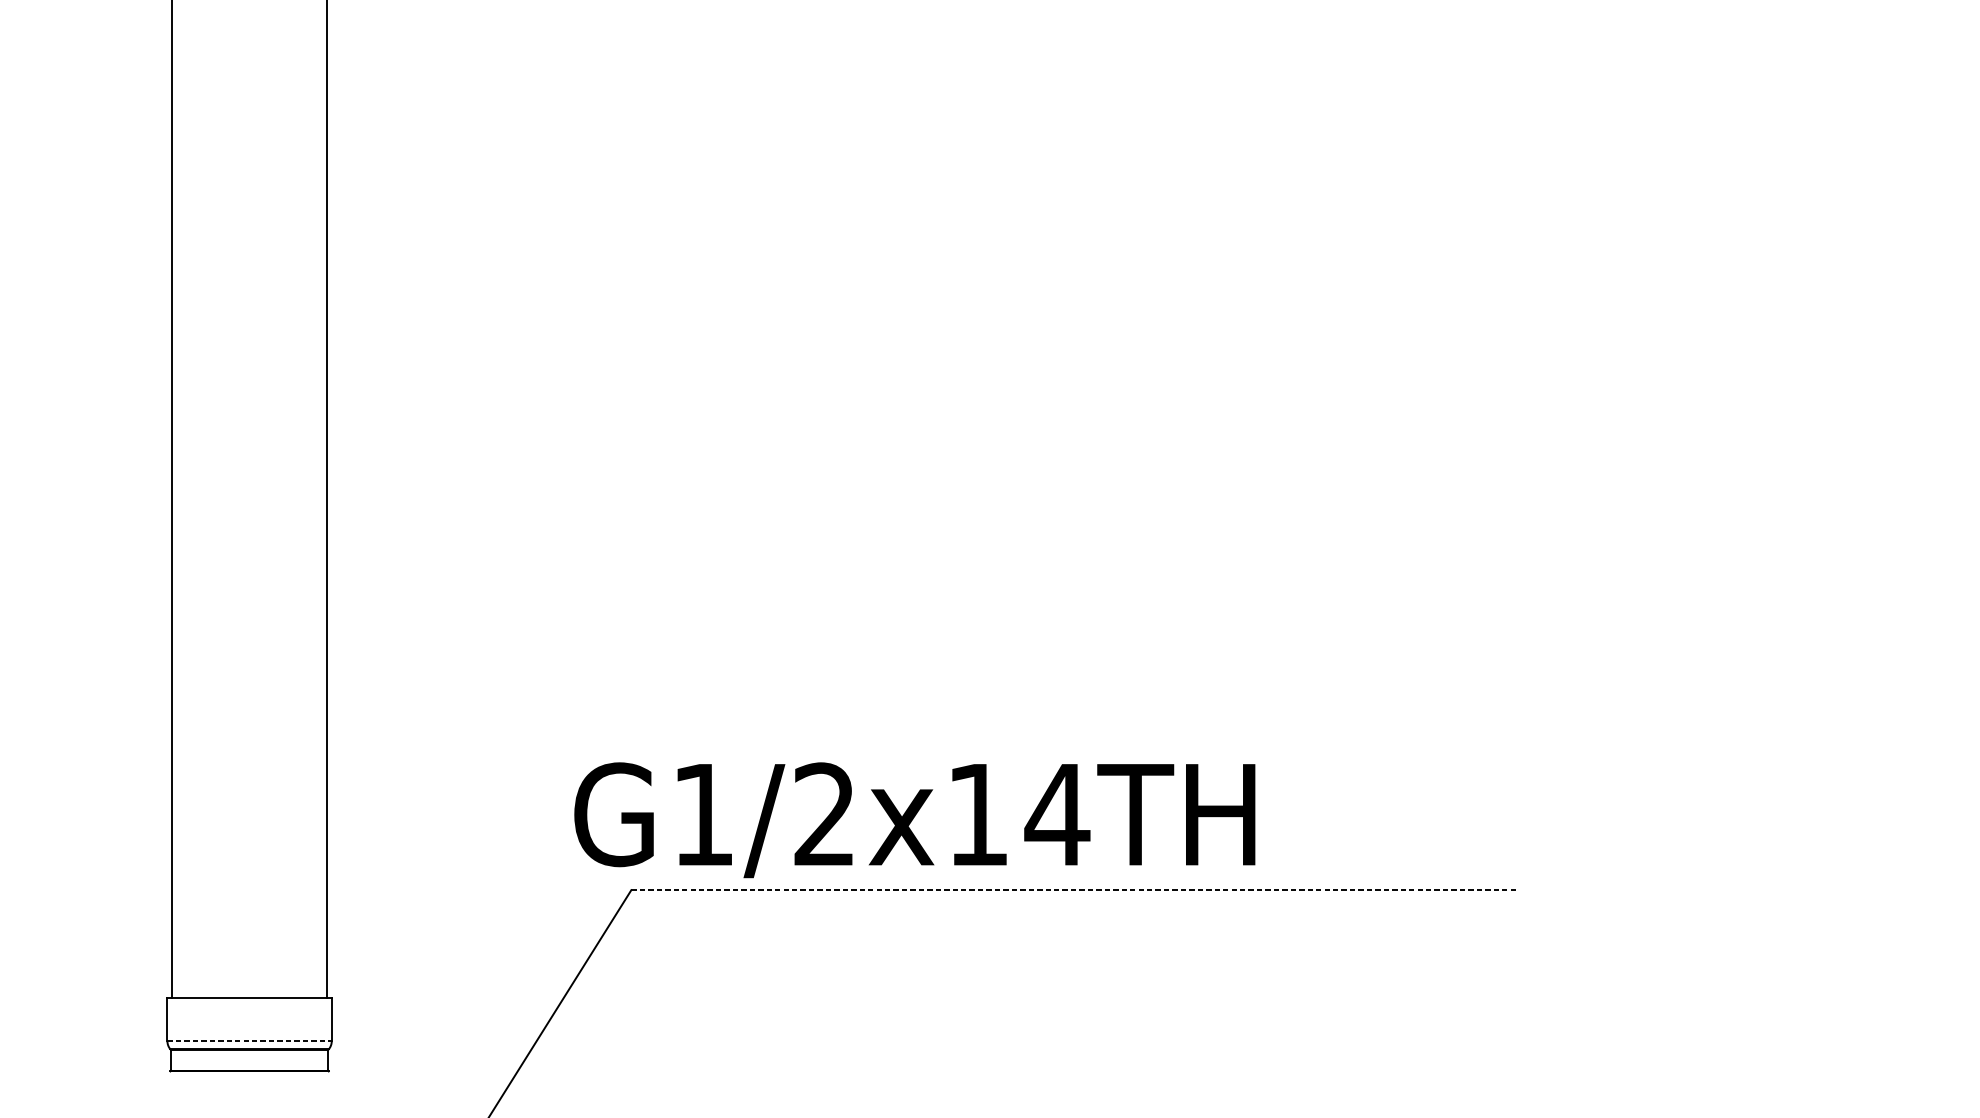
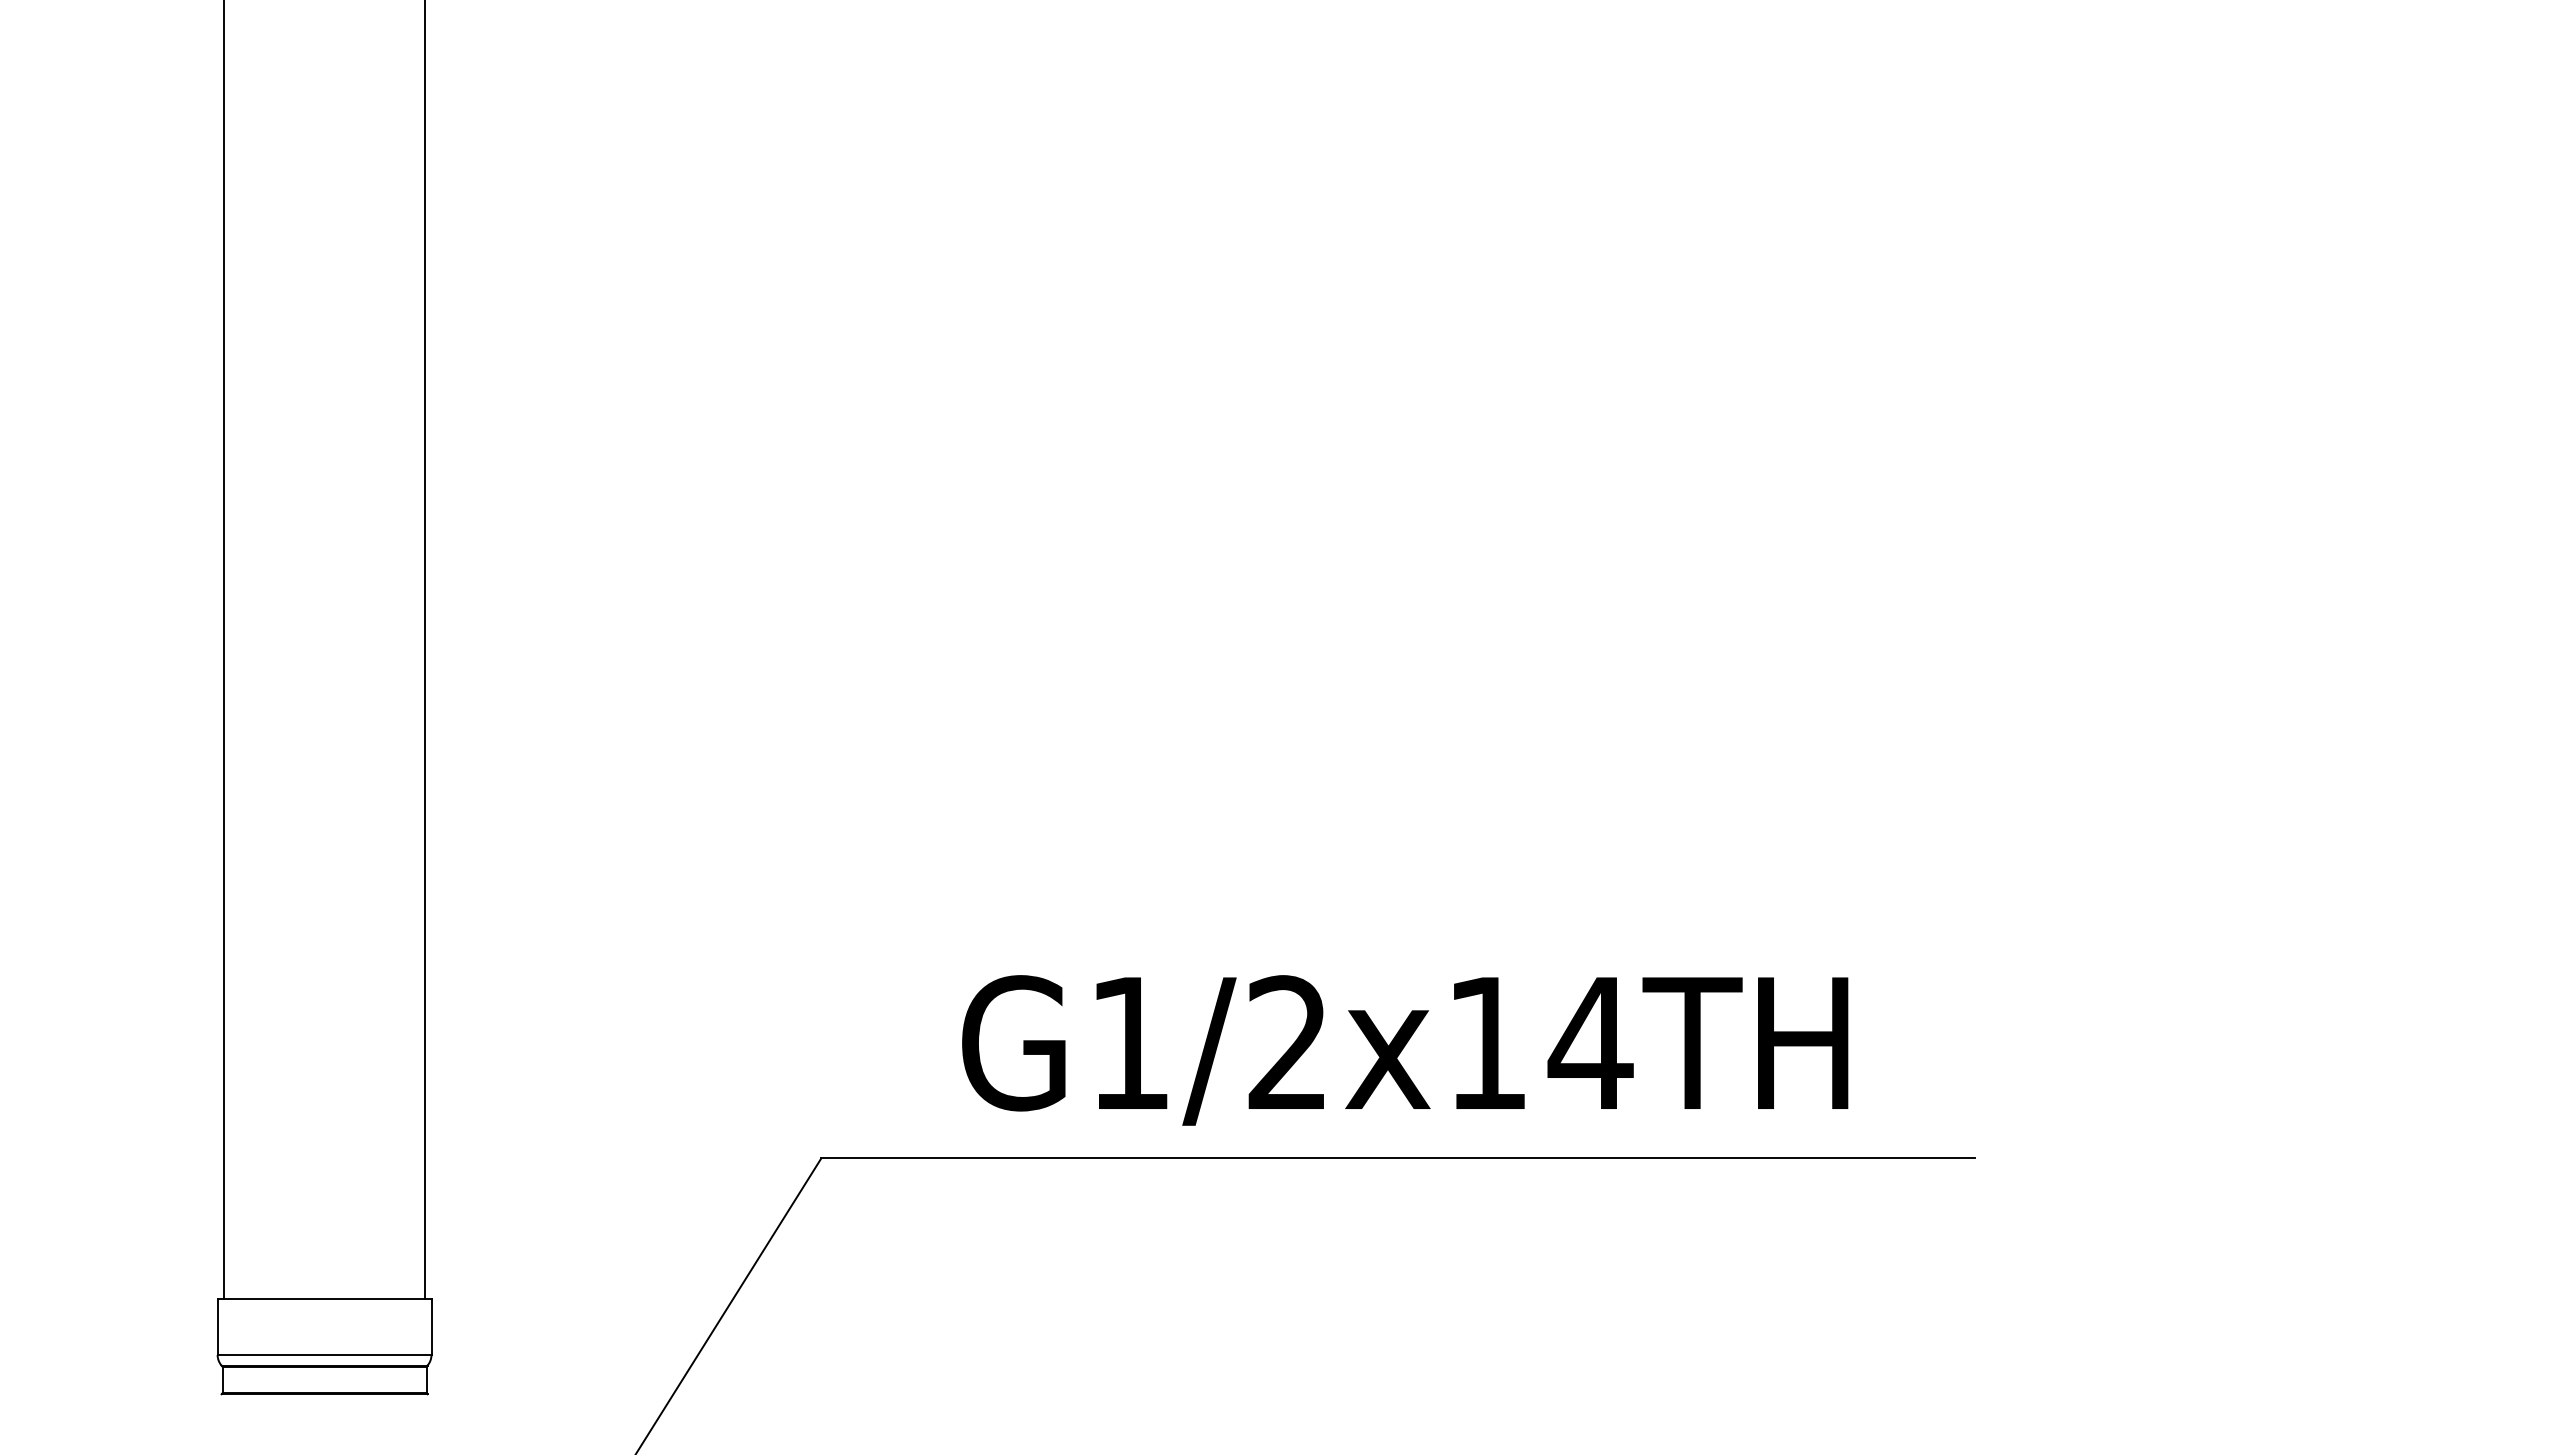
text: (915, 820) -> (1405, 1050), moved
line: (1074, 890) -> (1398, 1158), dashed -> solid
line: (249, 1040) -> (324, 1354), dashed -> solid

